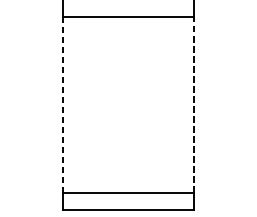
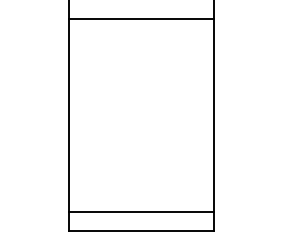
line: (63, 104) -> (69, 115), dashed -> solid
line: (193, 104) -> (213, 115), dashed -> solid

